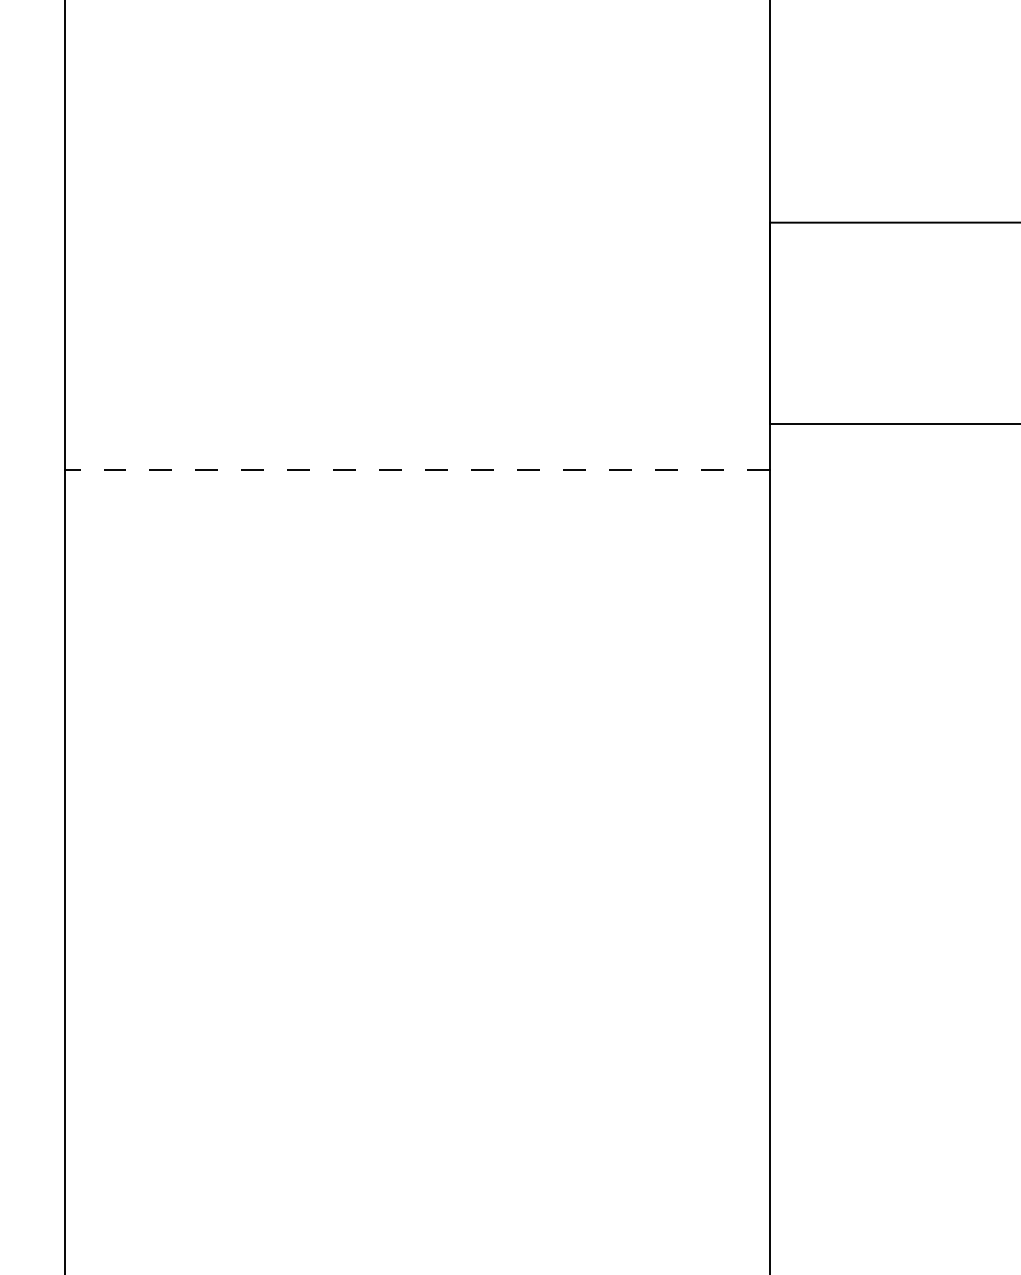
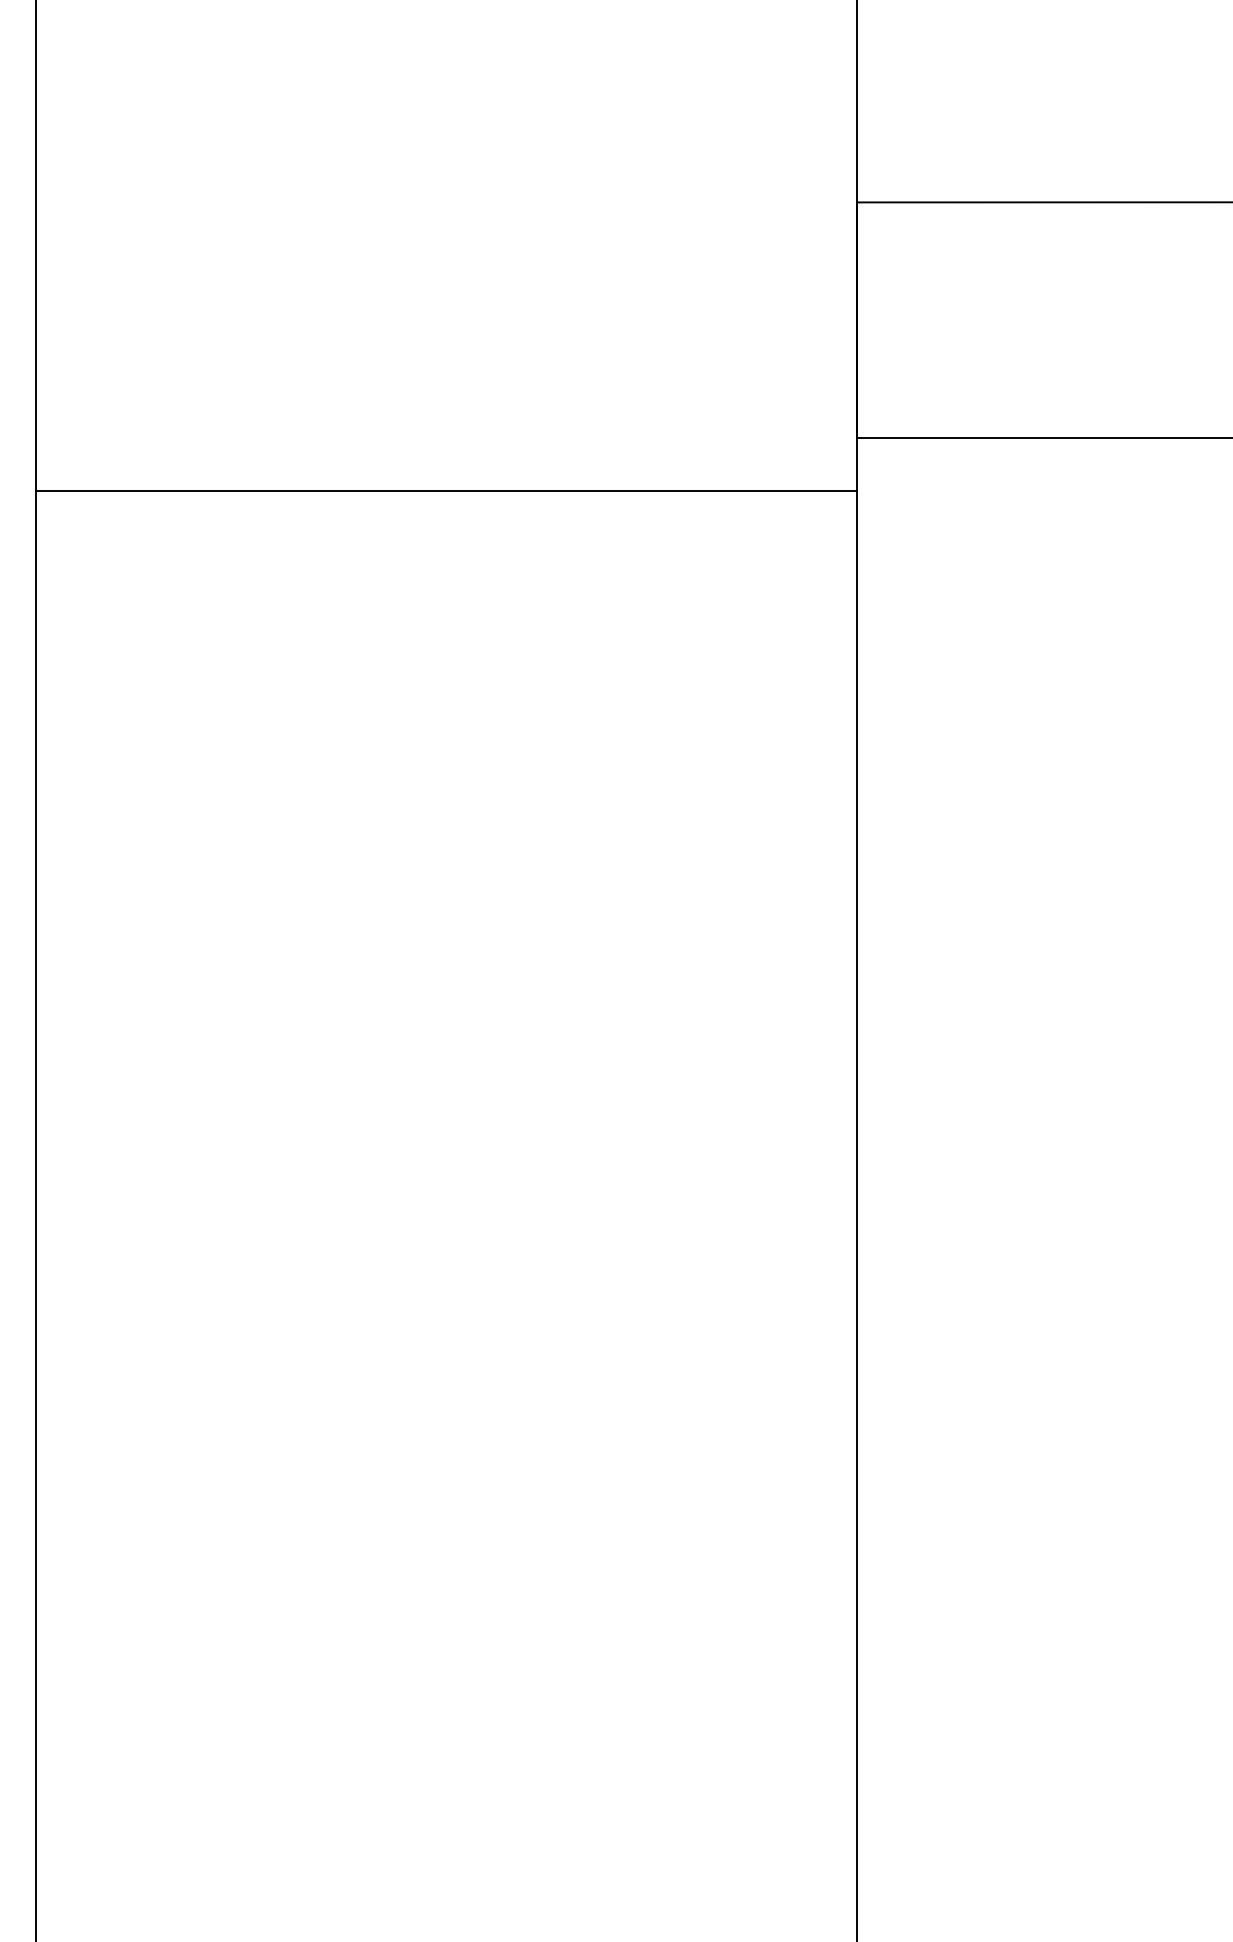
line: (416, 470) -> (445, 491), dashed -> solid

